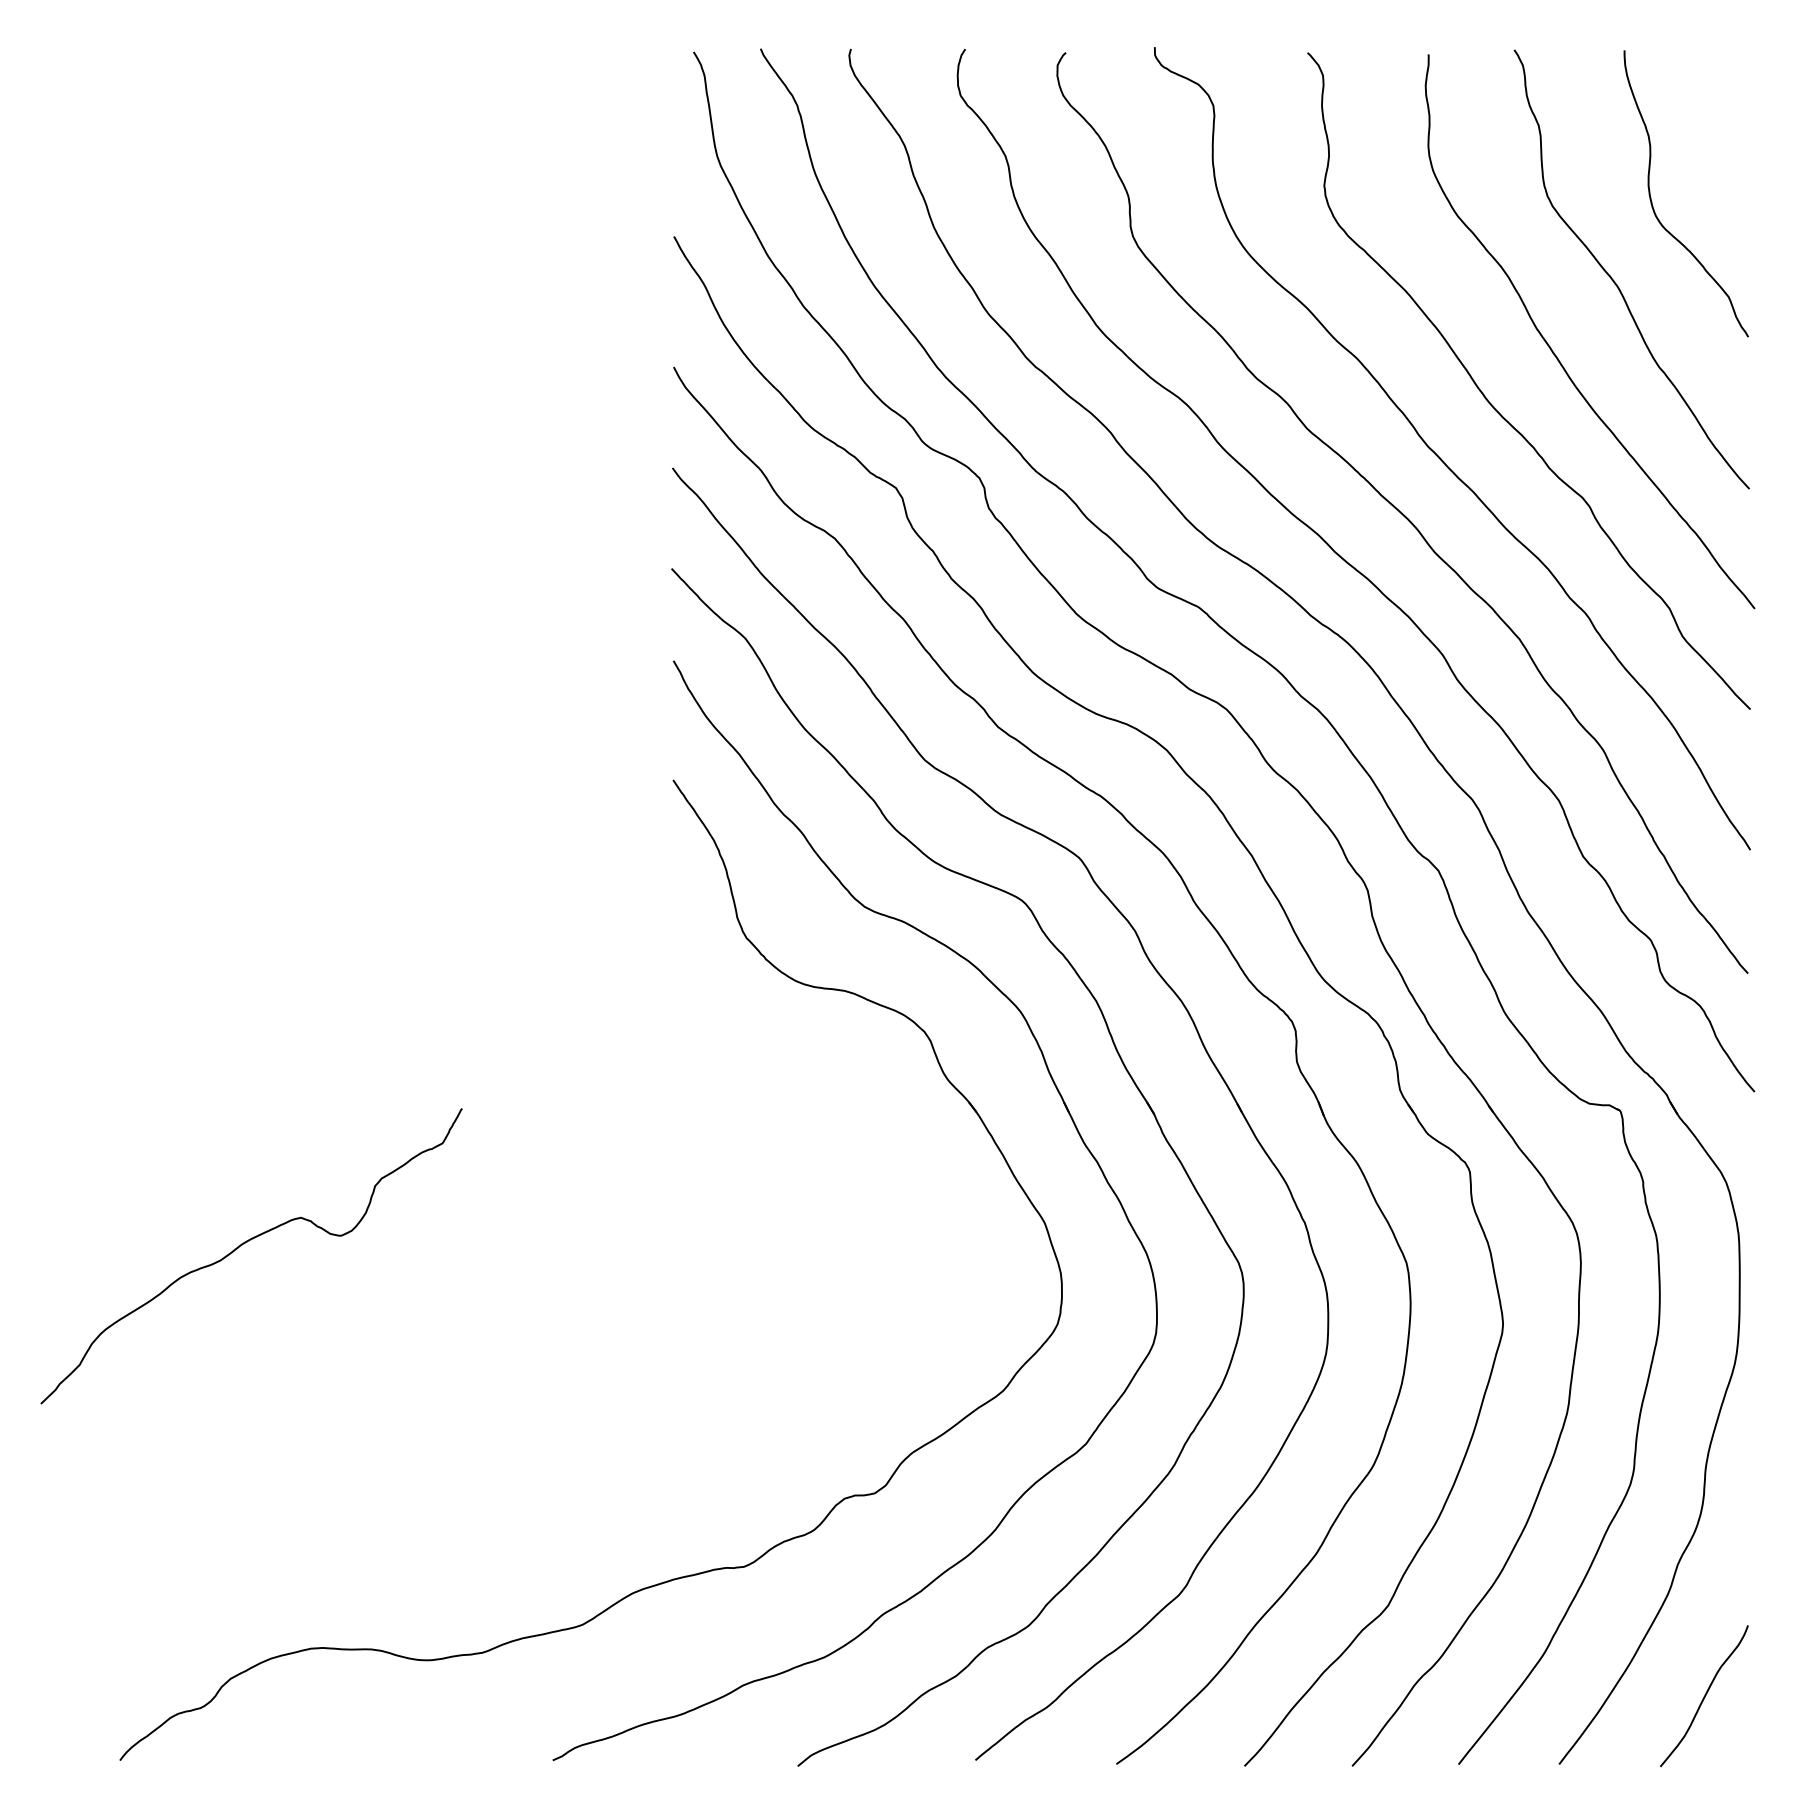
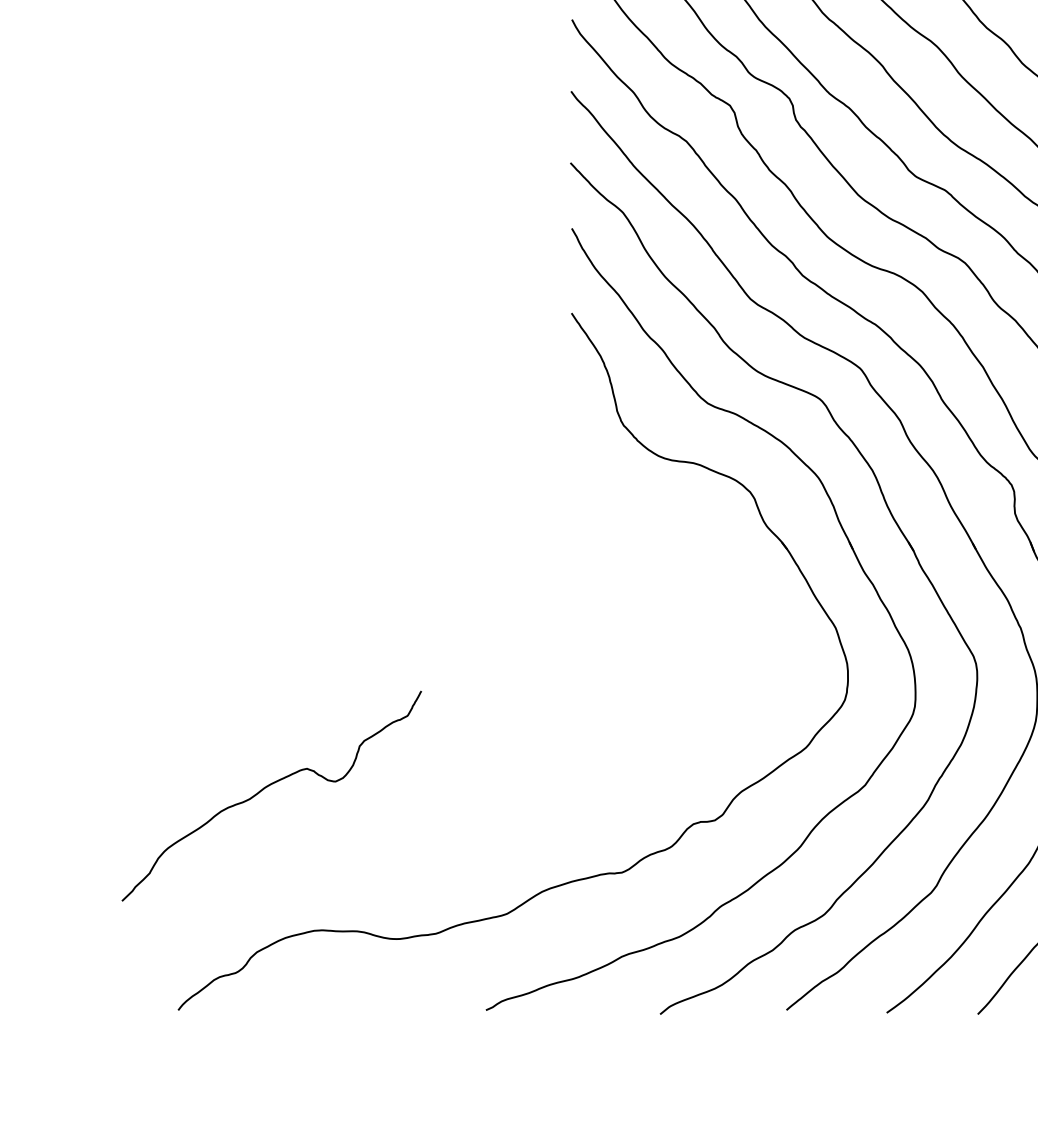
curve: (242, 1245) -> (265, 788), moved

